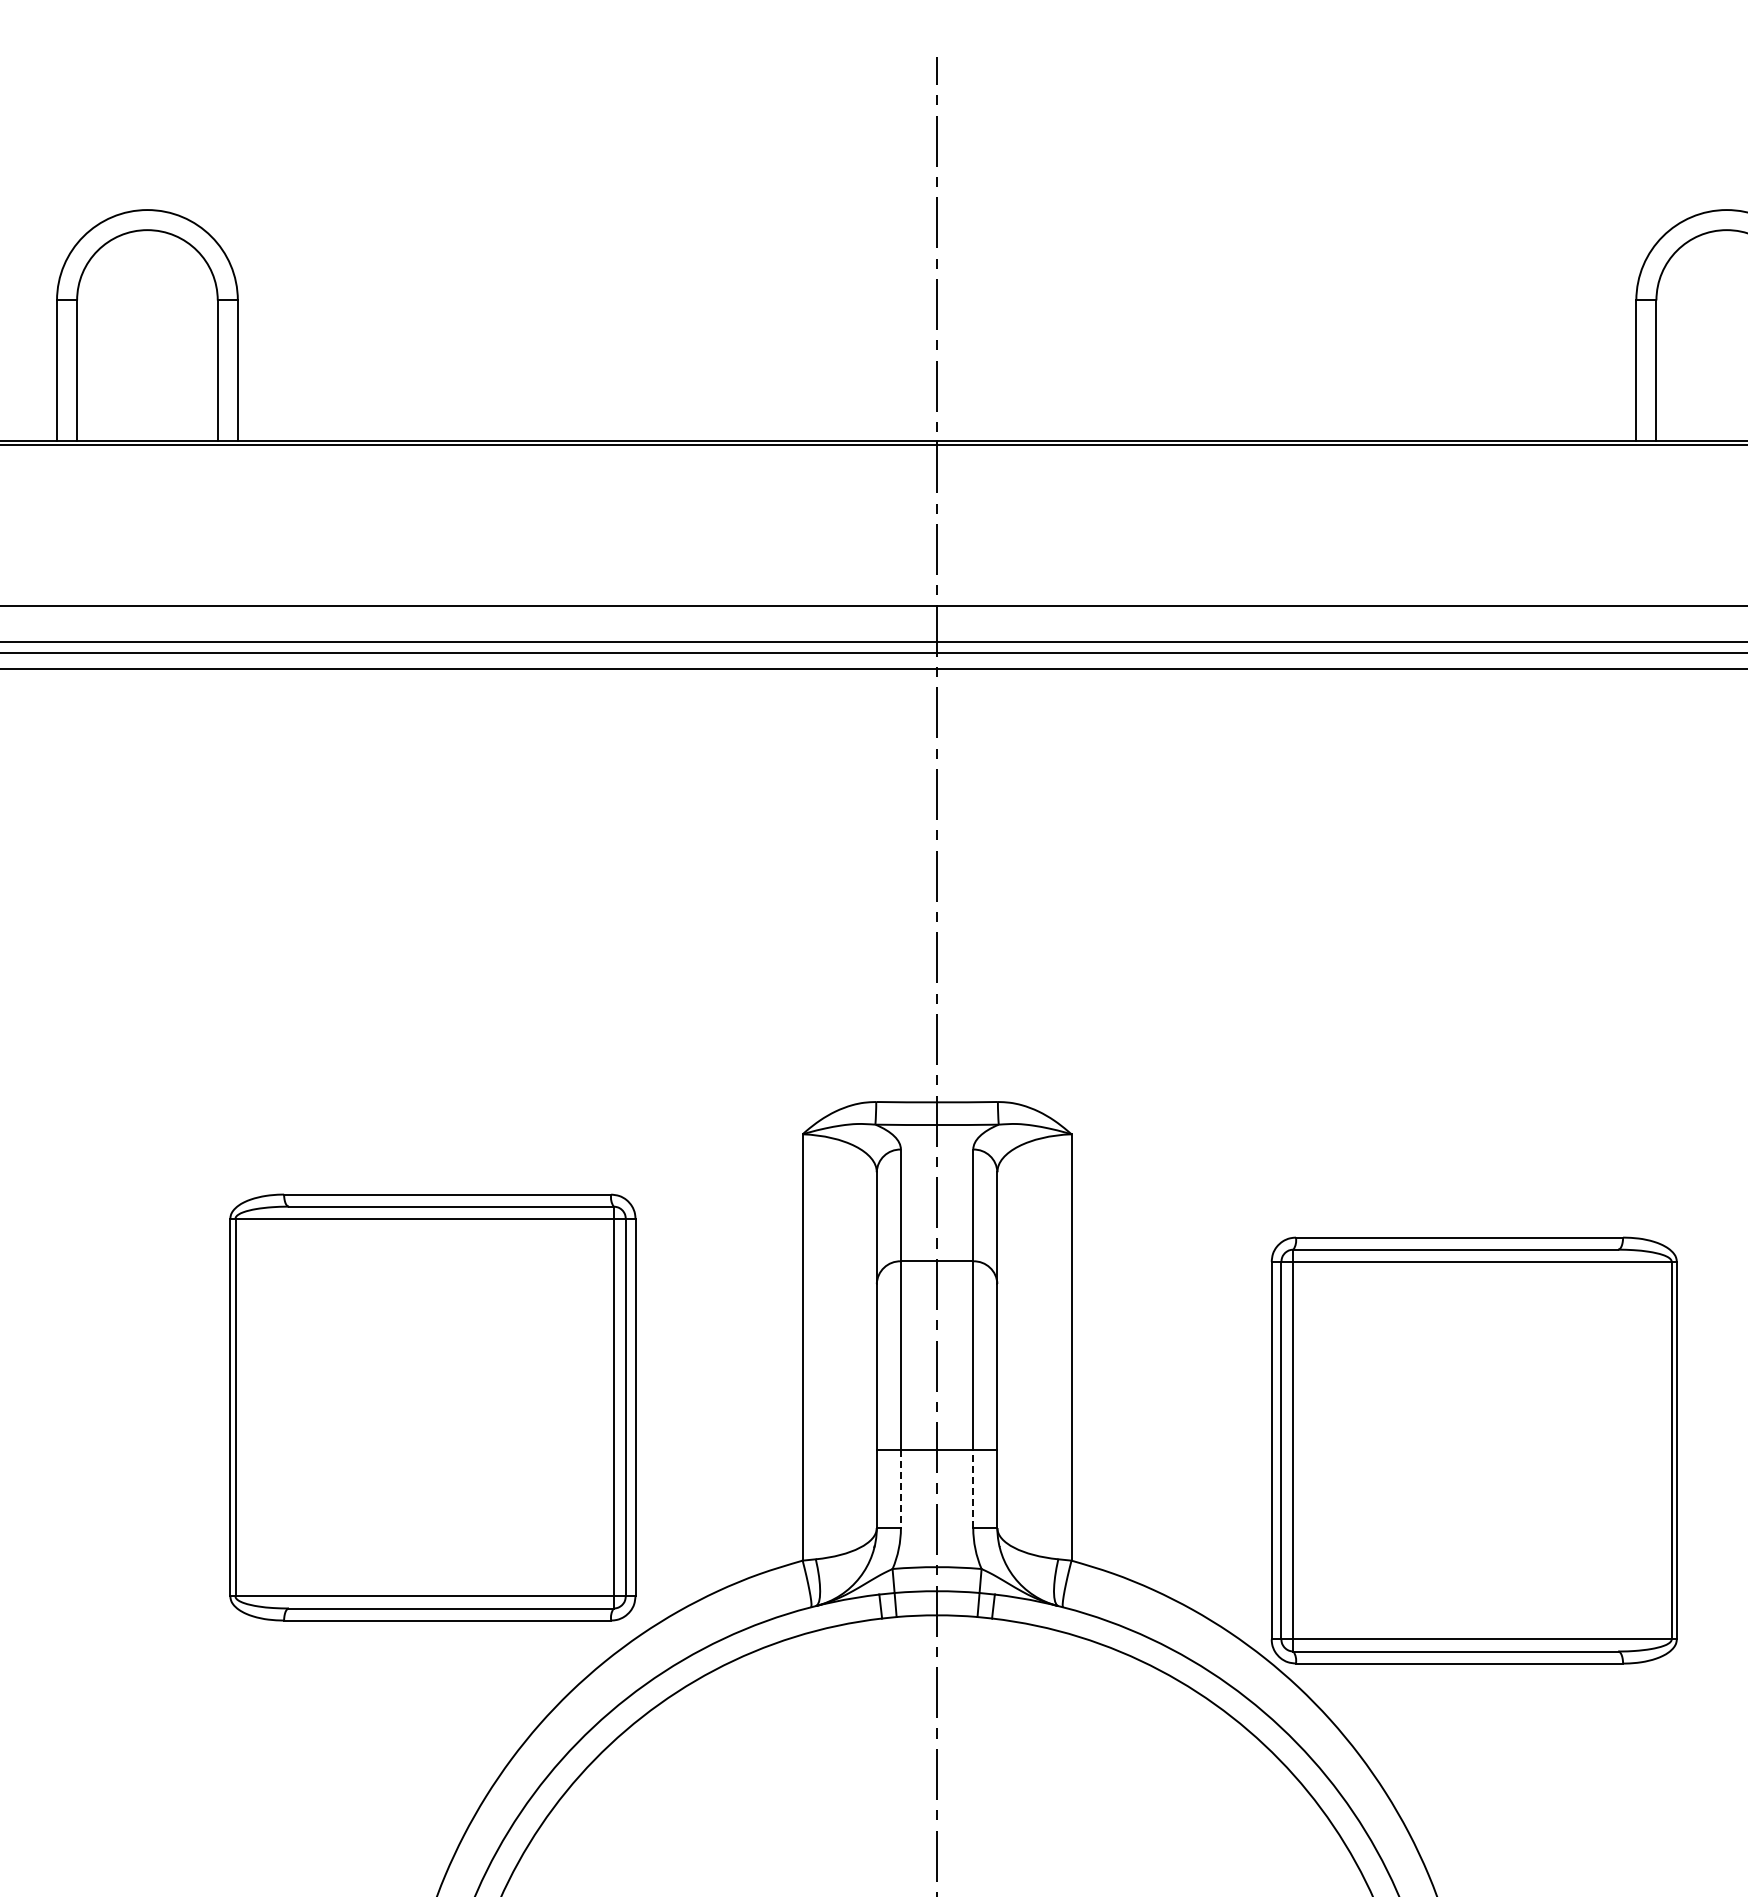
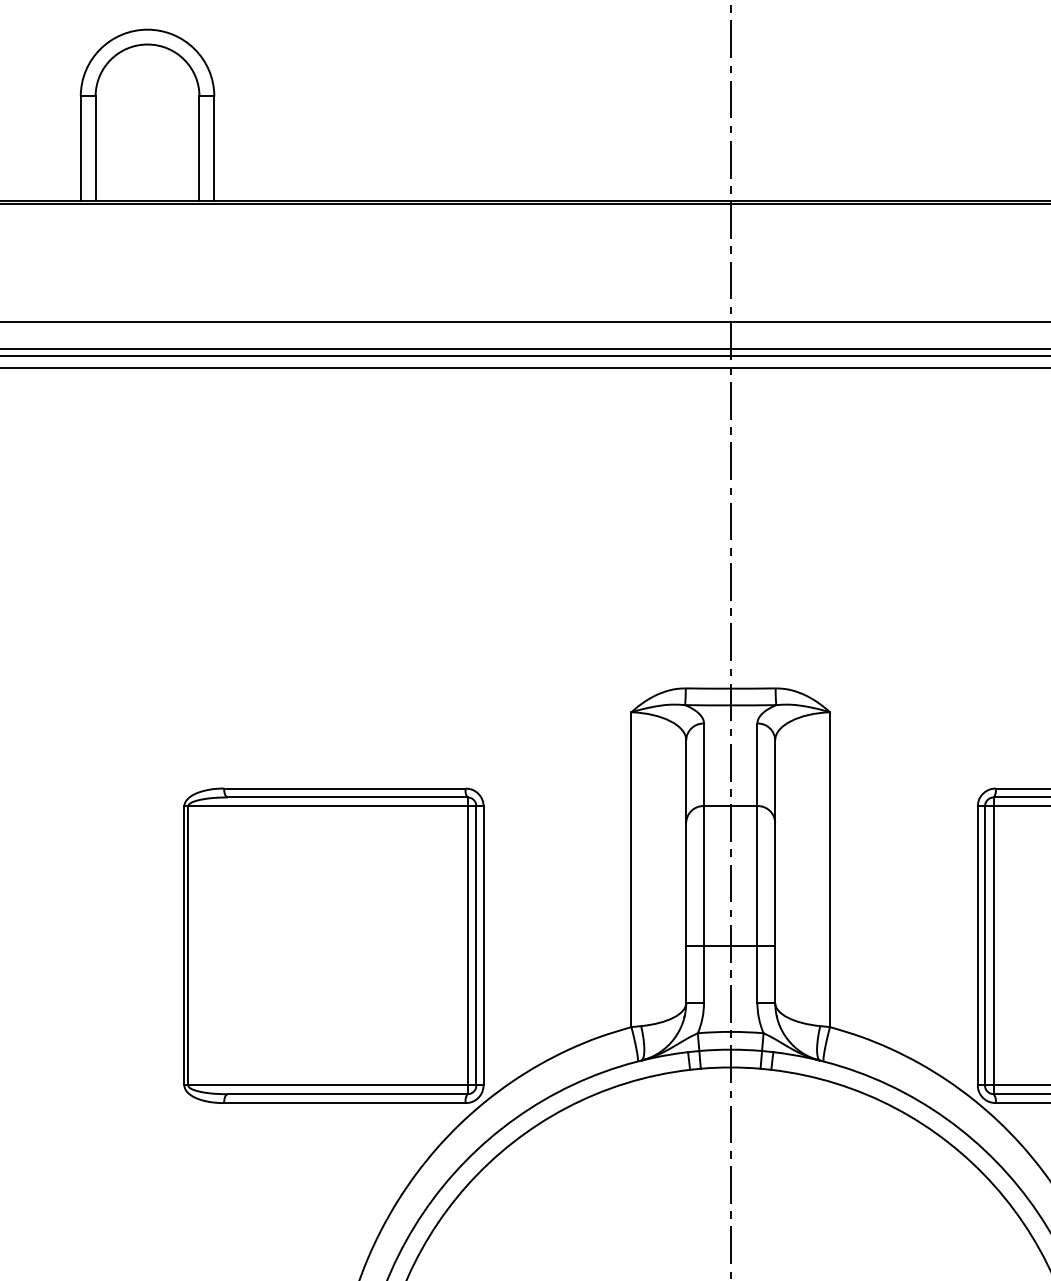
part: (432, 1407) -> (333, 945), moved
line: (900, 1489) -> (703, 974), dashed -> solid
line: (973, 1489) -> (757, 974), dashed -> solid

